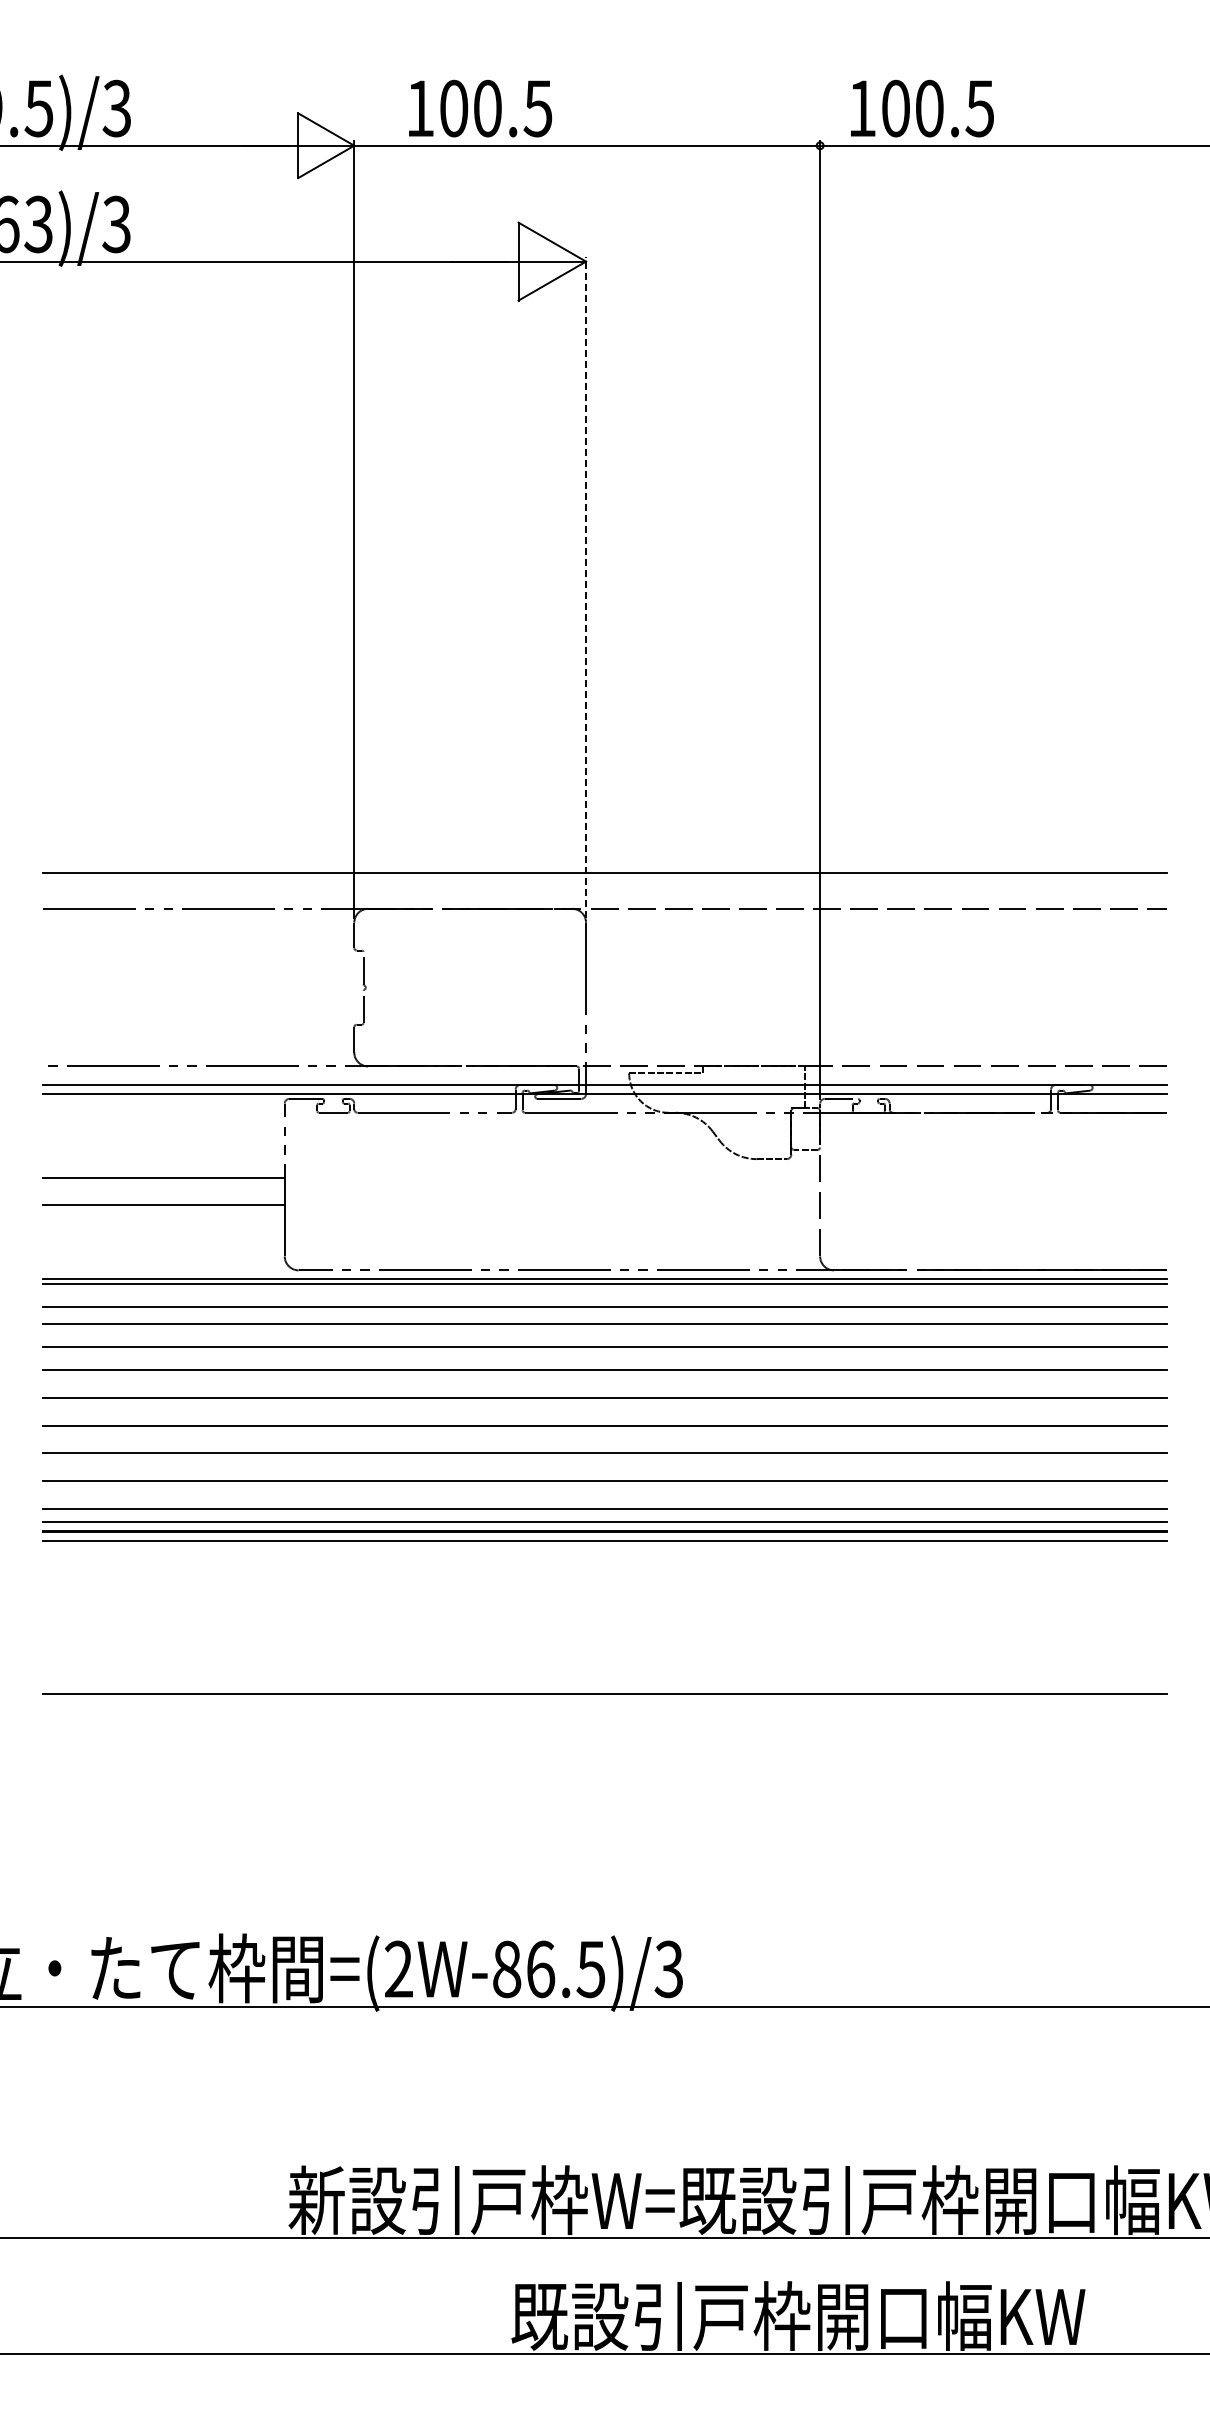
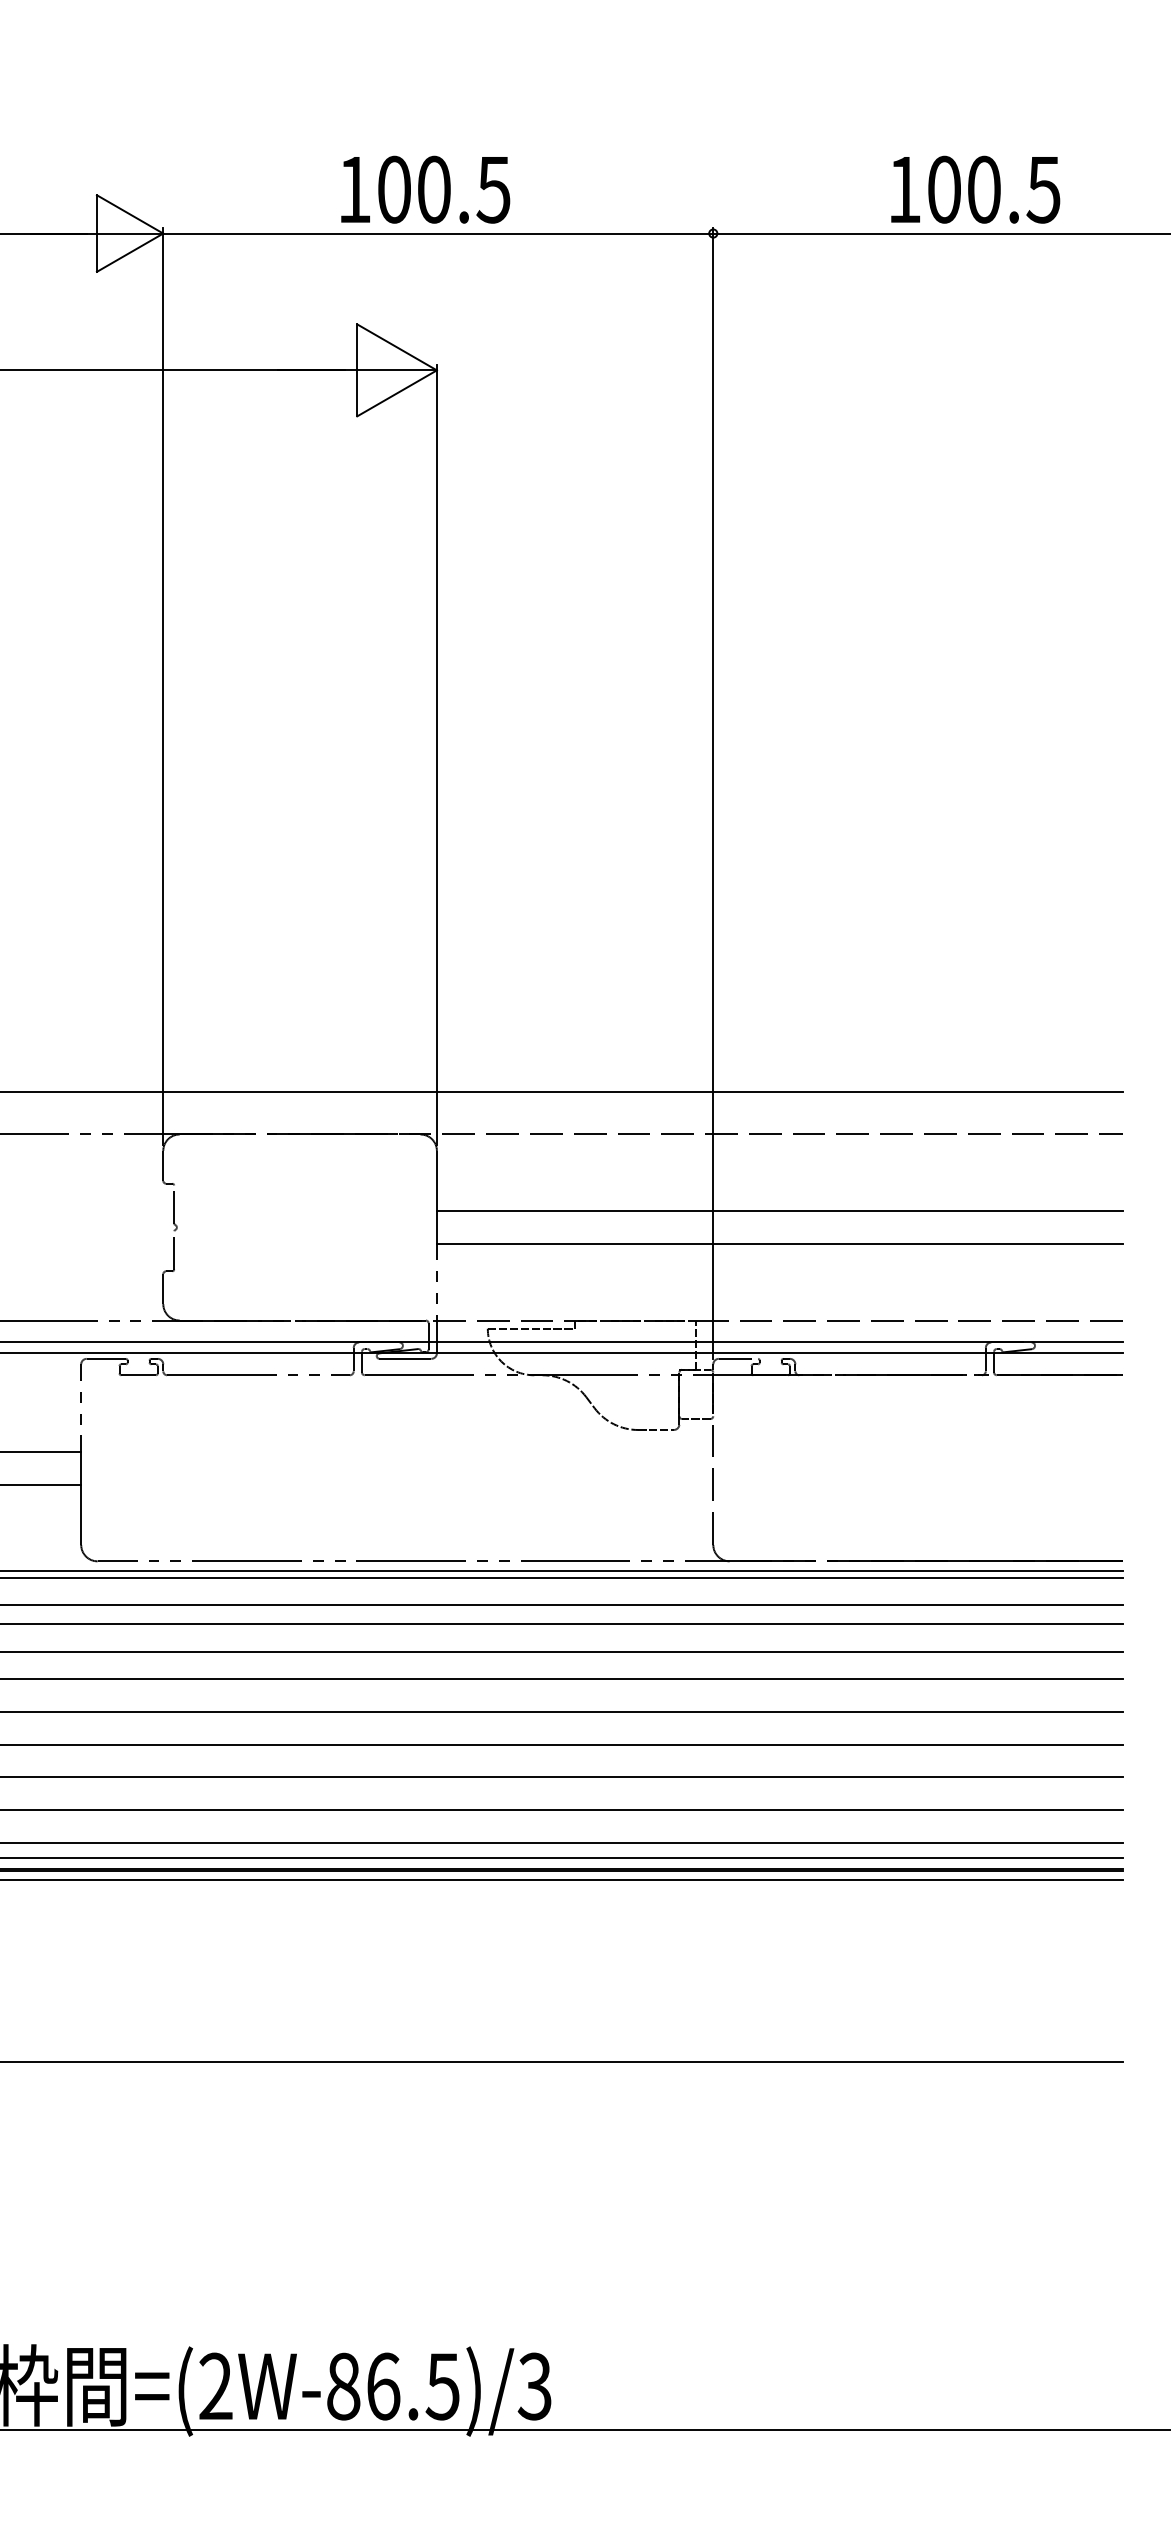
text: (480, 108) -> (425, 189), moved
text: (922, 108) -> (975, 189), moved
line: (586, 587) -> (437, 755), dashed -> solid
line: (876, 973) -> (779, 1210), added
line: (876, 1001) -> (779, 1243), added

